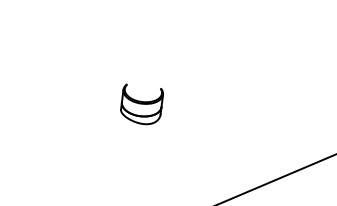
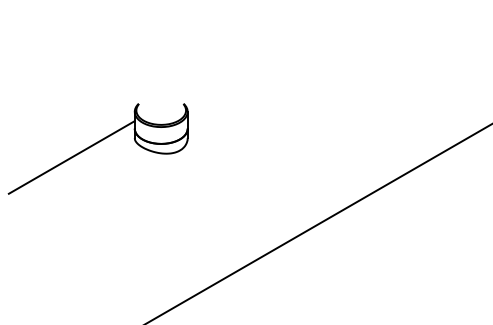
line: (72, 118) -> (71, 157), added

